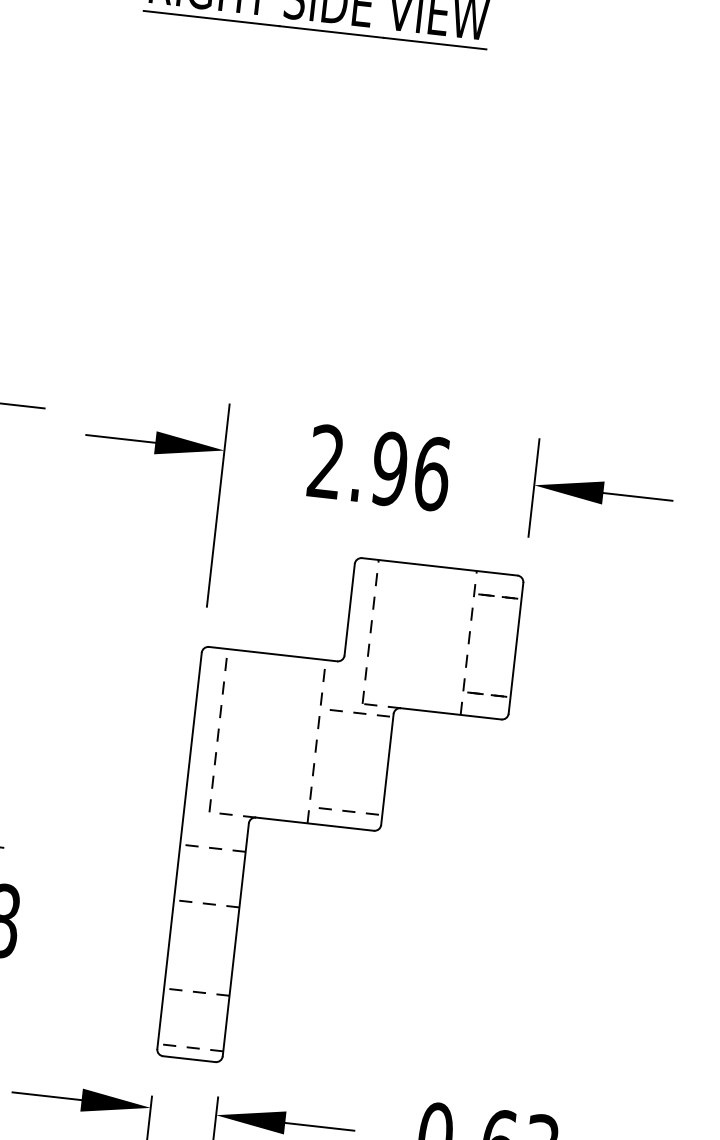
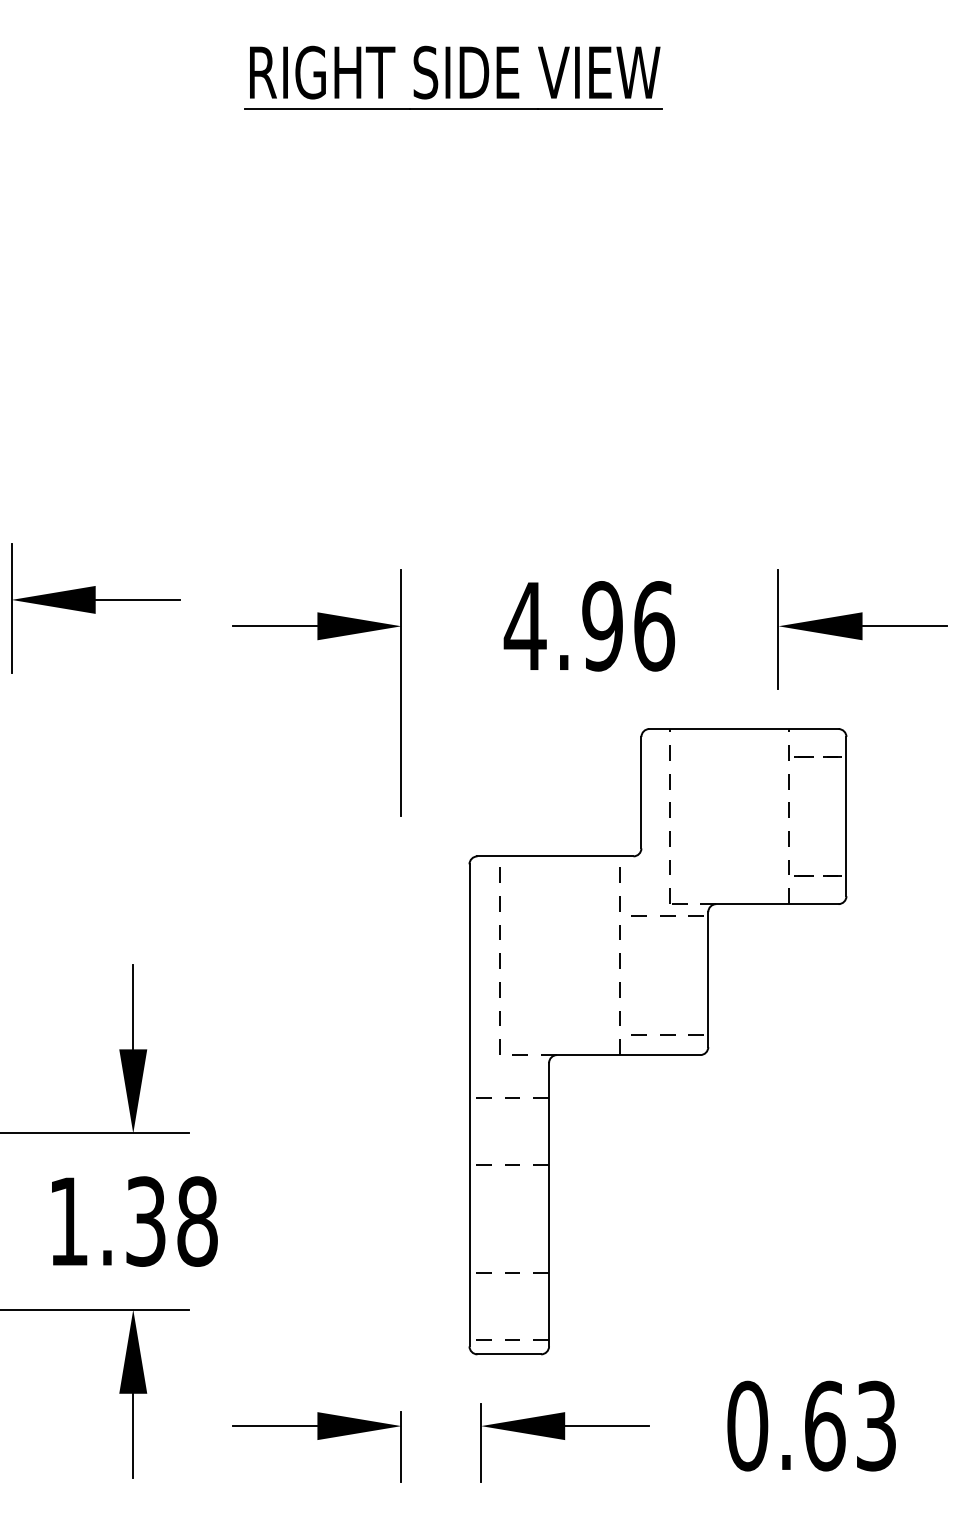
text: (325, 461) -> (524, 625), 2.96 -> 4.96
part: (339, 815) -> (657, 1041), moved

